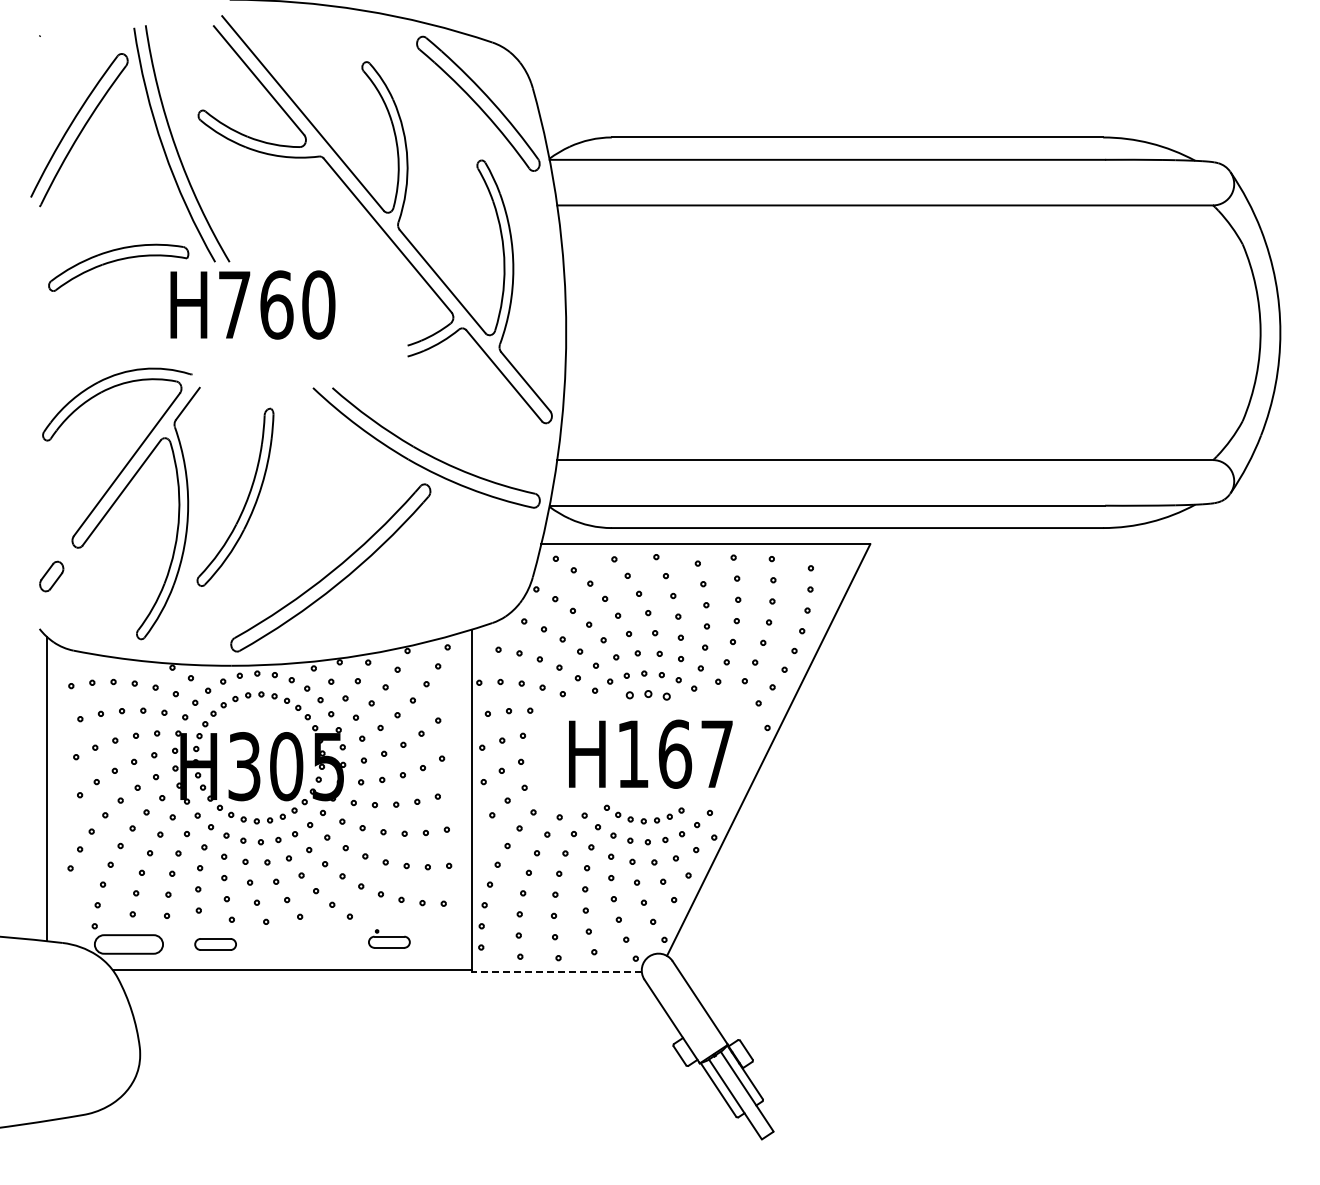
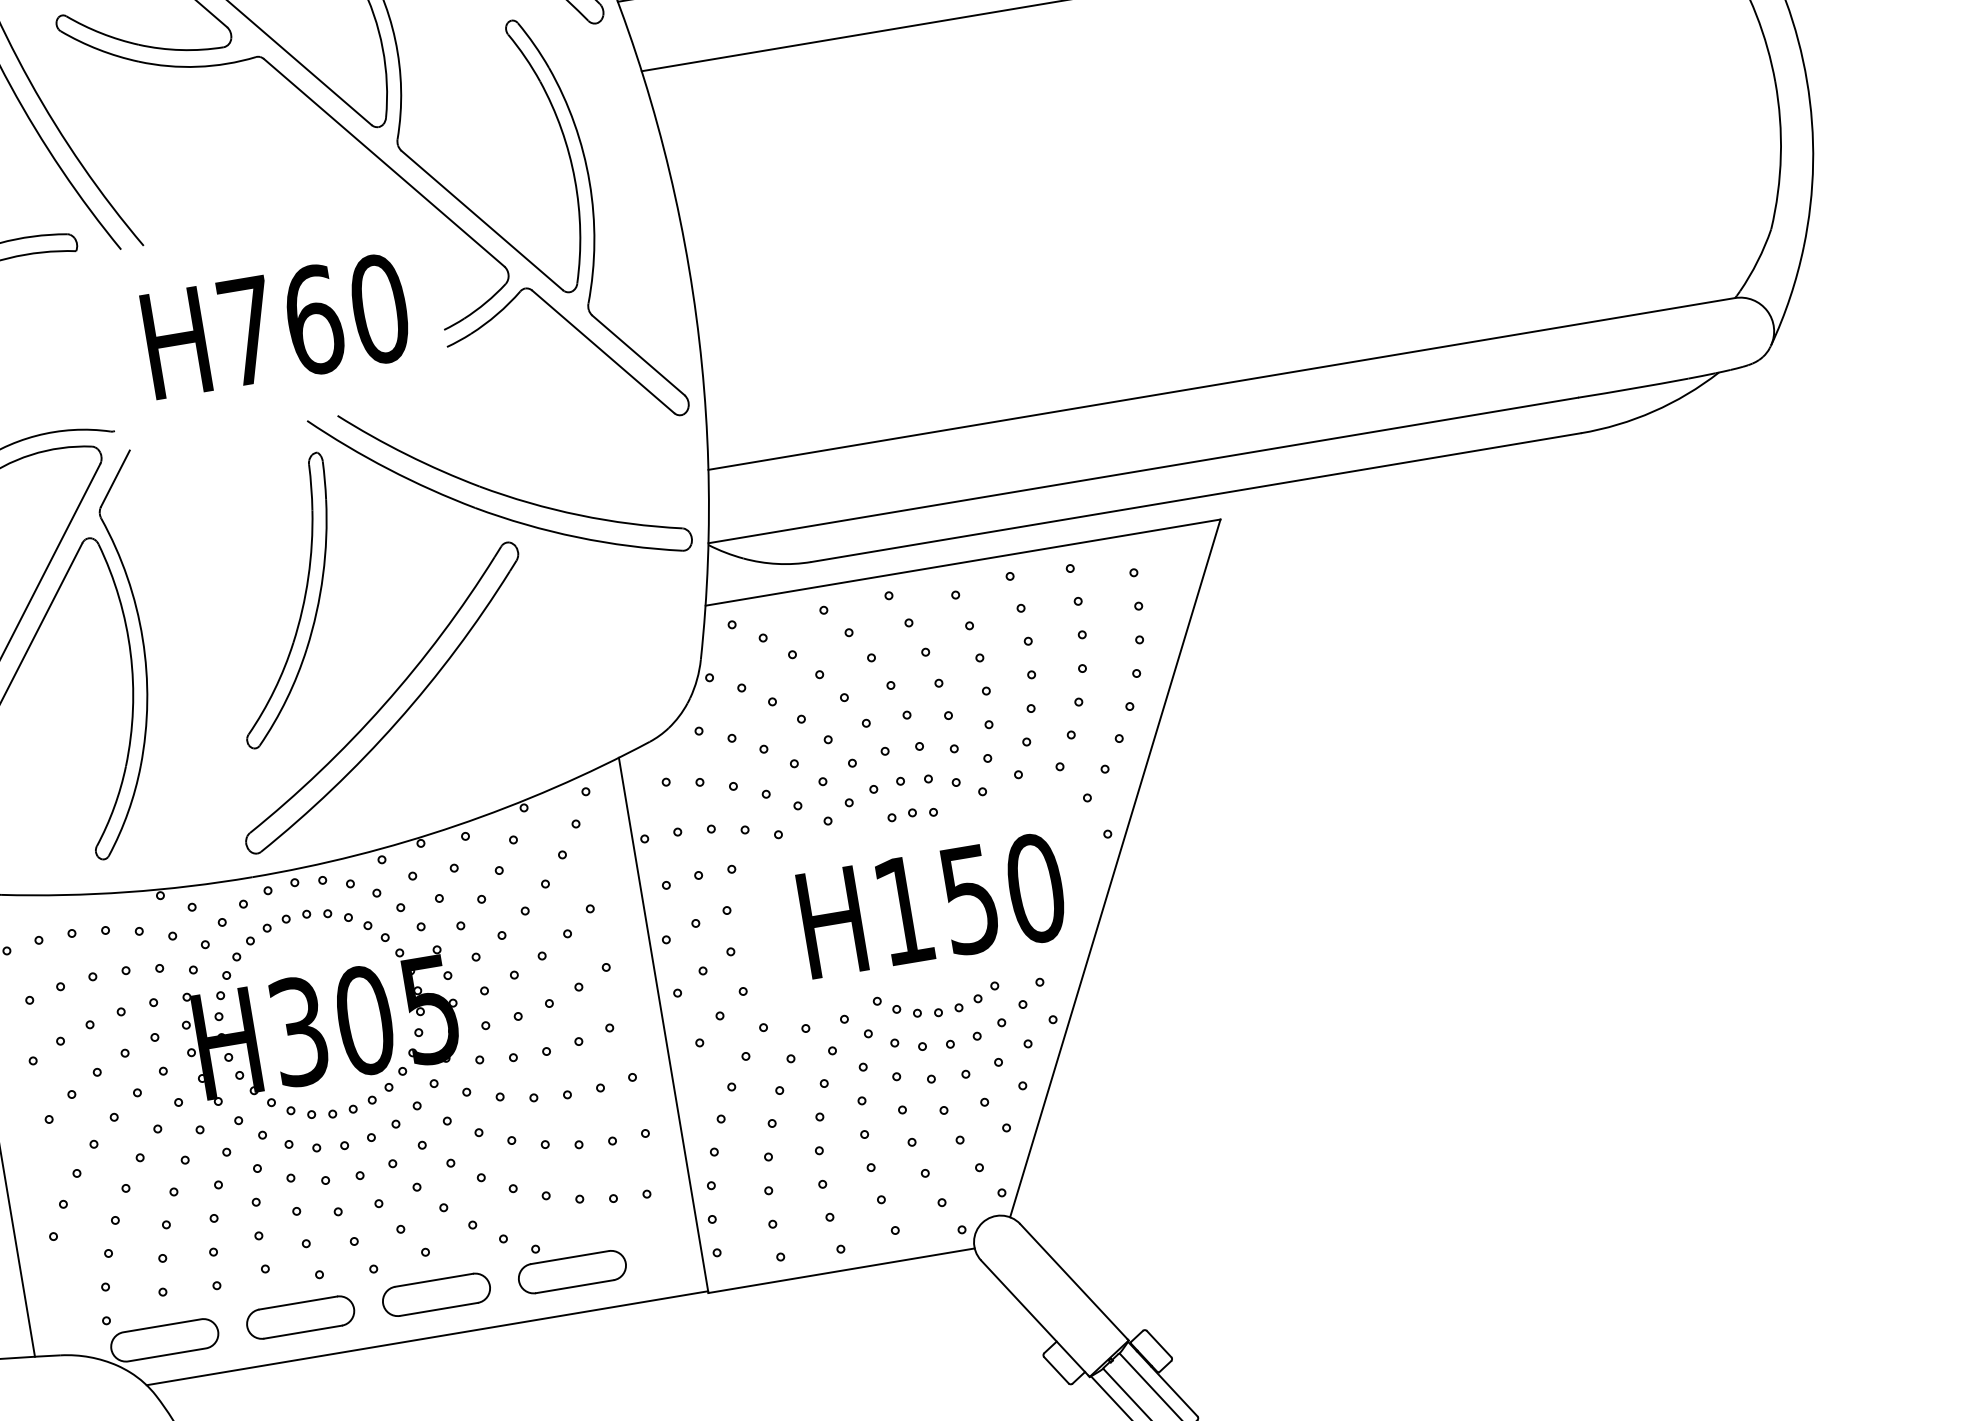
text: (252, 304) -> (275, 325), moved
part: (245, 501) -> (301, 604), moved
part: (648, 695) -> (912, 814), size x0.71
text: (695, 753) -> (1001, 892), H167 -> H150
part: (389, 938) -> (571, 1262), size x1.67
part: (215, 944) -> (300, 1317), size x1.67
part: (302, 944) -> (436, 1294), added
line: (556, 971) -> (841, 1270), dashed -> solid

